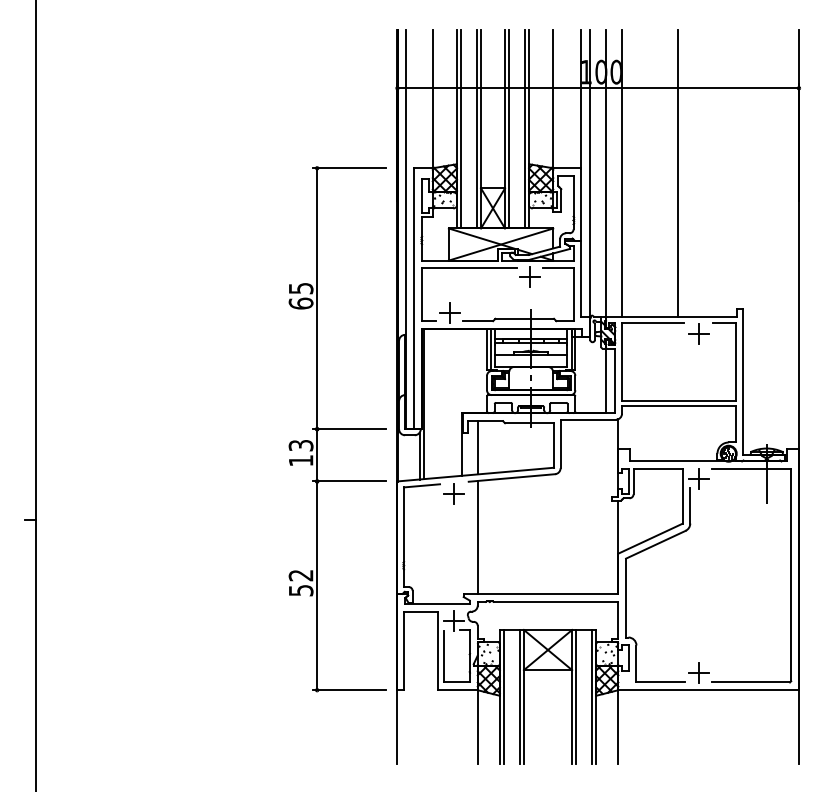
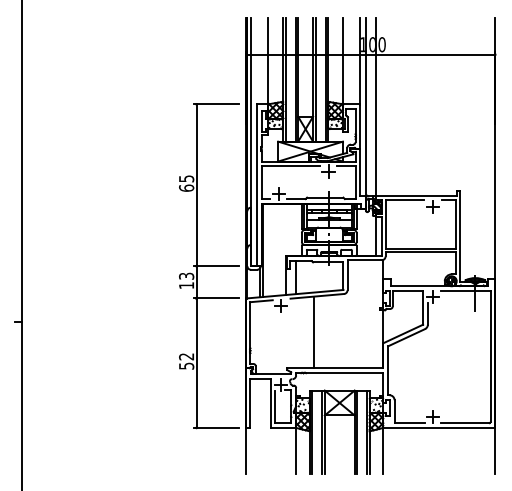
line: (621, 173) -> (385, 107), removed
line: (678, 173) -> (420, 107), removed
line: (478, 537) -> (314, 333), moved

